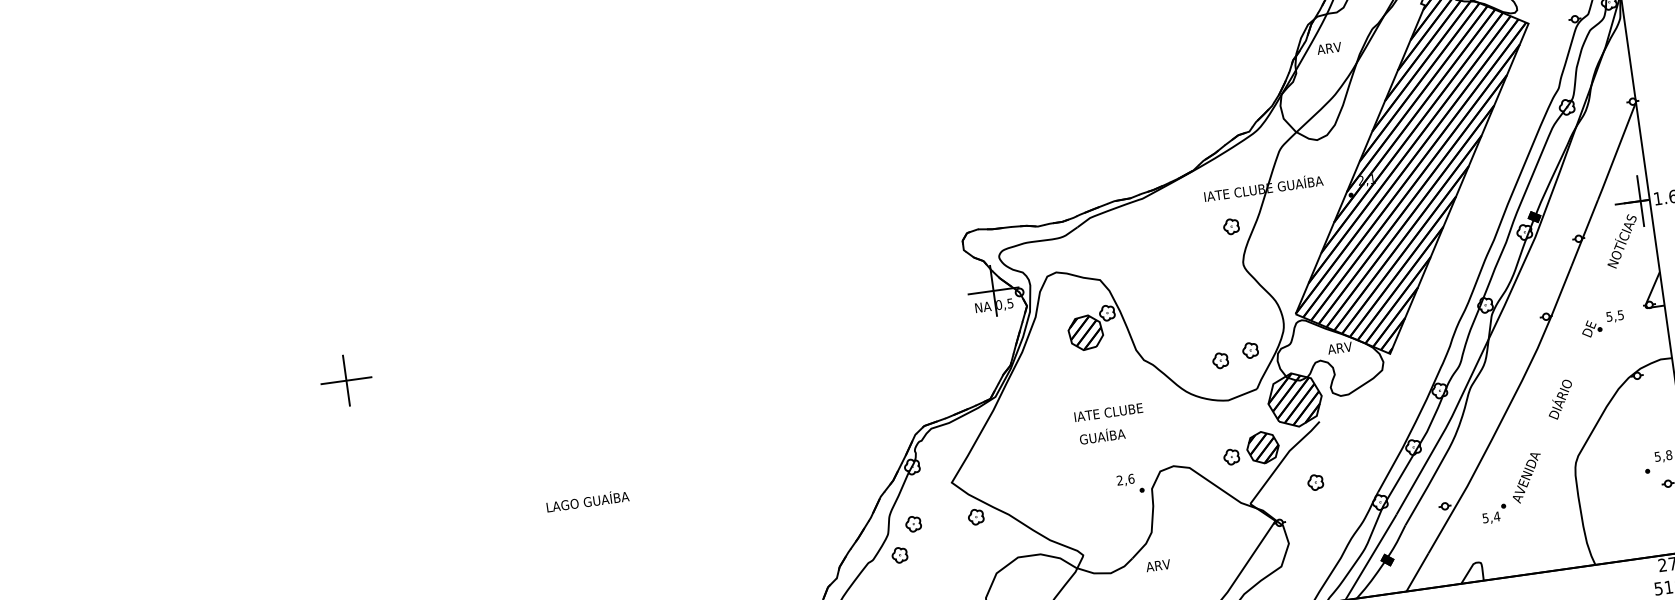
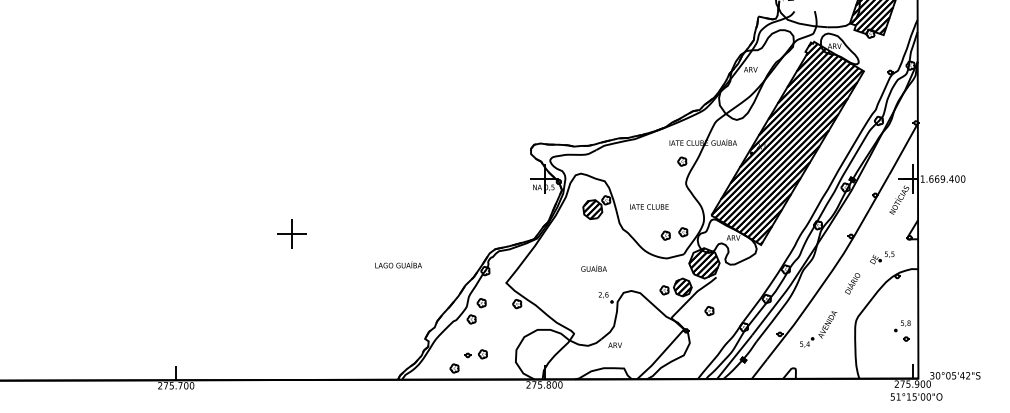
part: (1603, 323) -> (882, 257), moved
part: (345, 379) -> (291, 233), moved
text: (1108, 411) -> (649, 206), moved
text: (587, 500) -> (398, 264), moved

